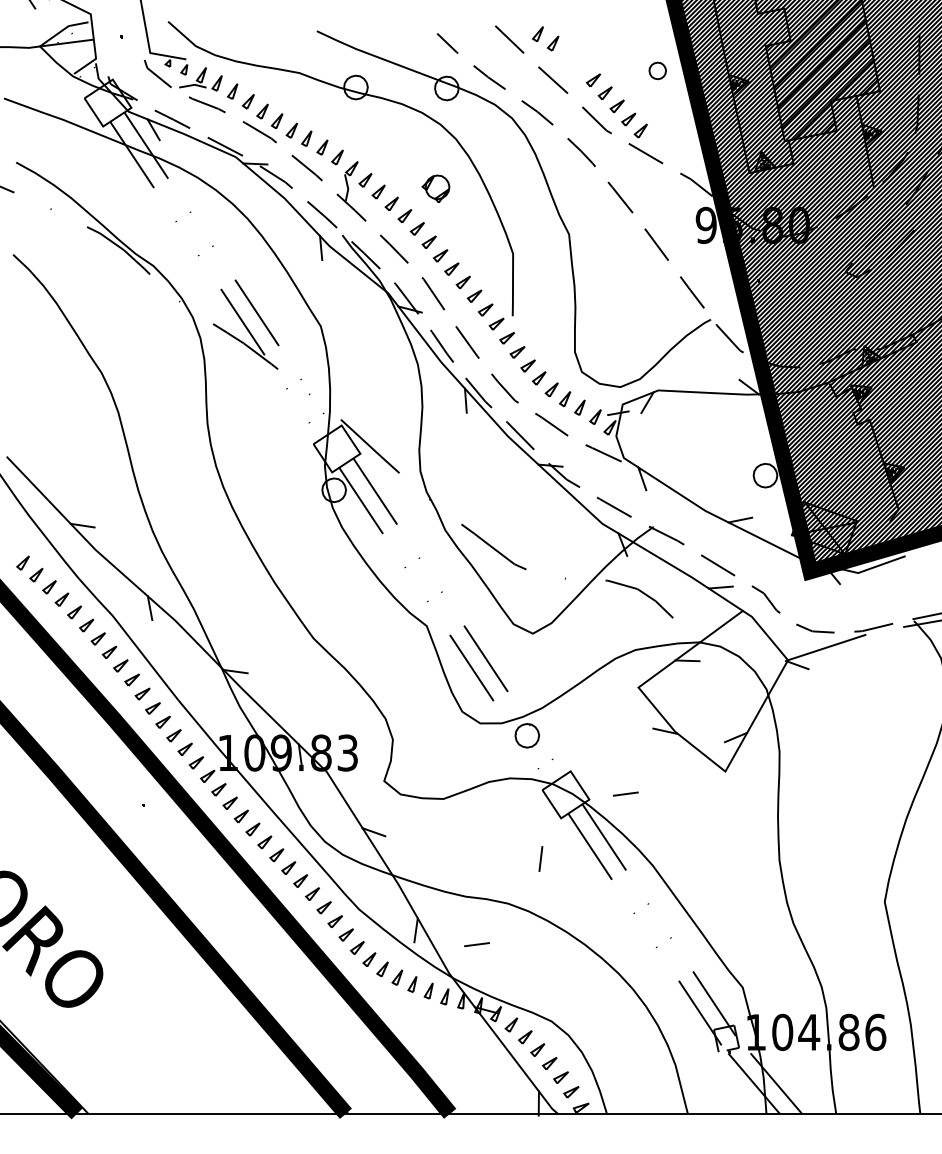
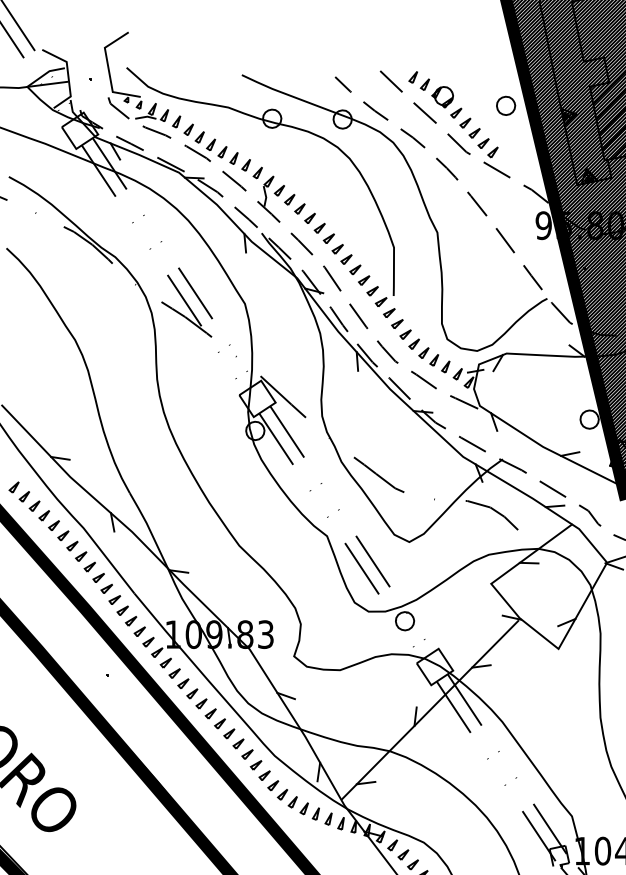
part: (657, 70) -> (505, 105), size x1.43
part: (435, 188) -> (442, 97), moved
line: (559, 850) -> (429, 710), added

